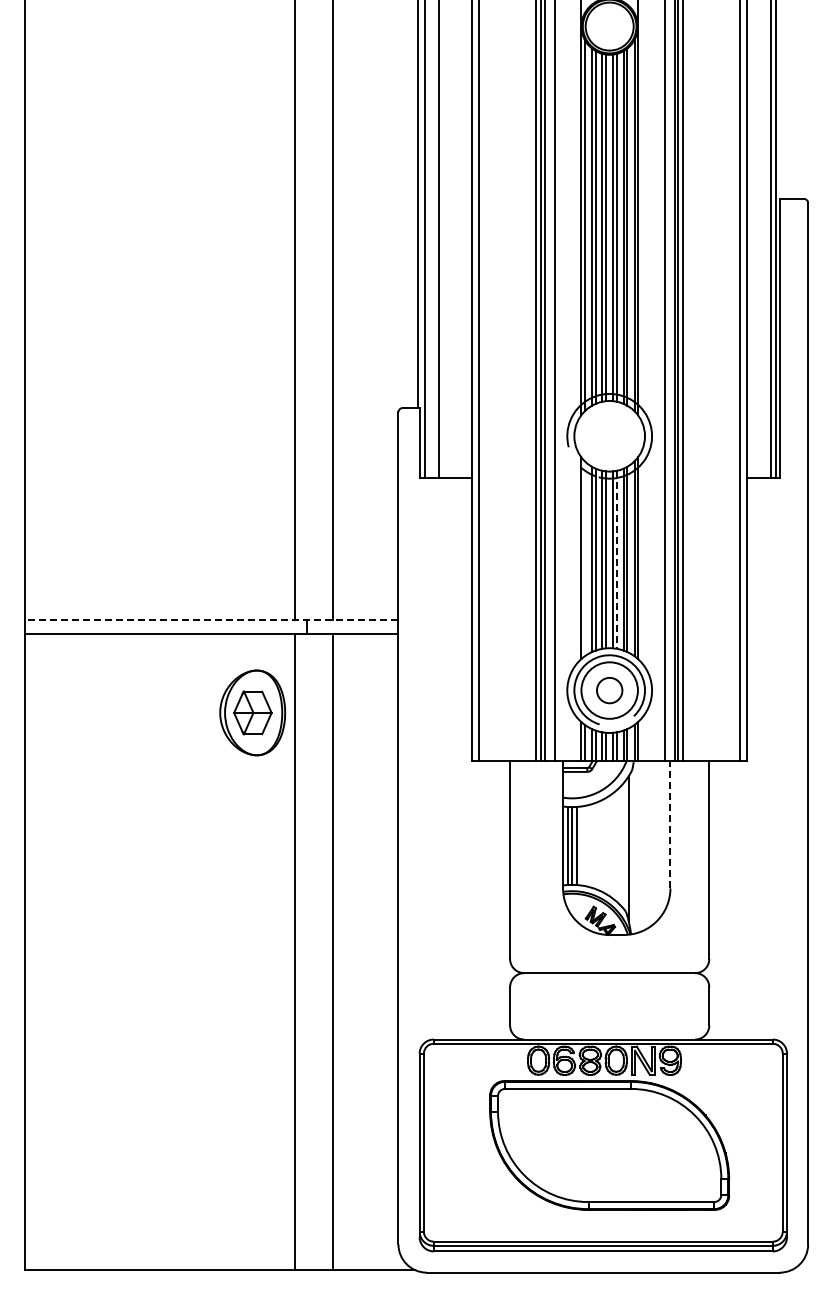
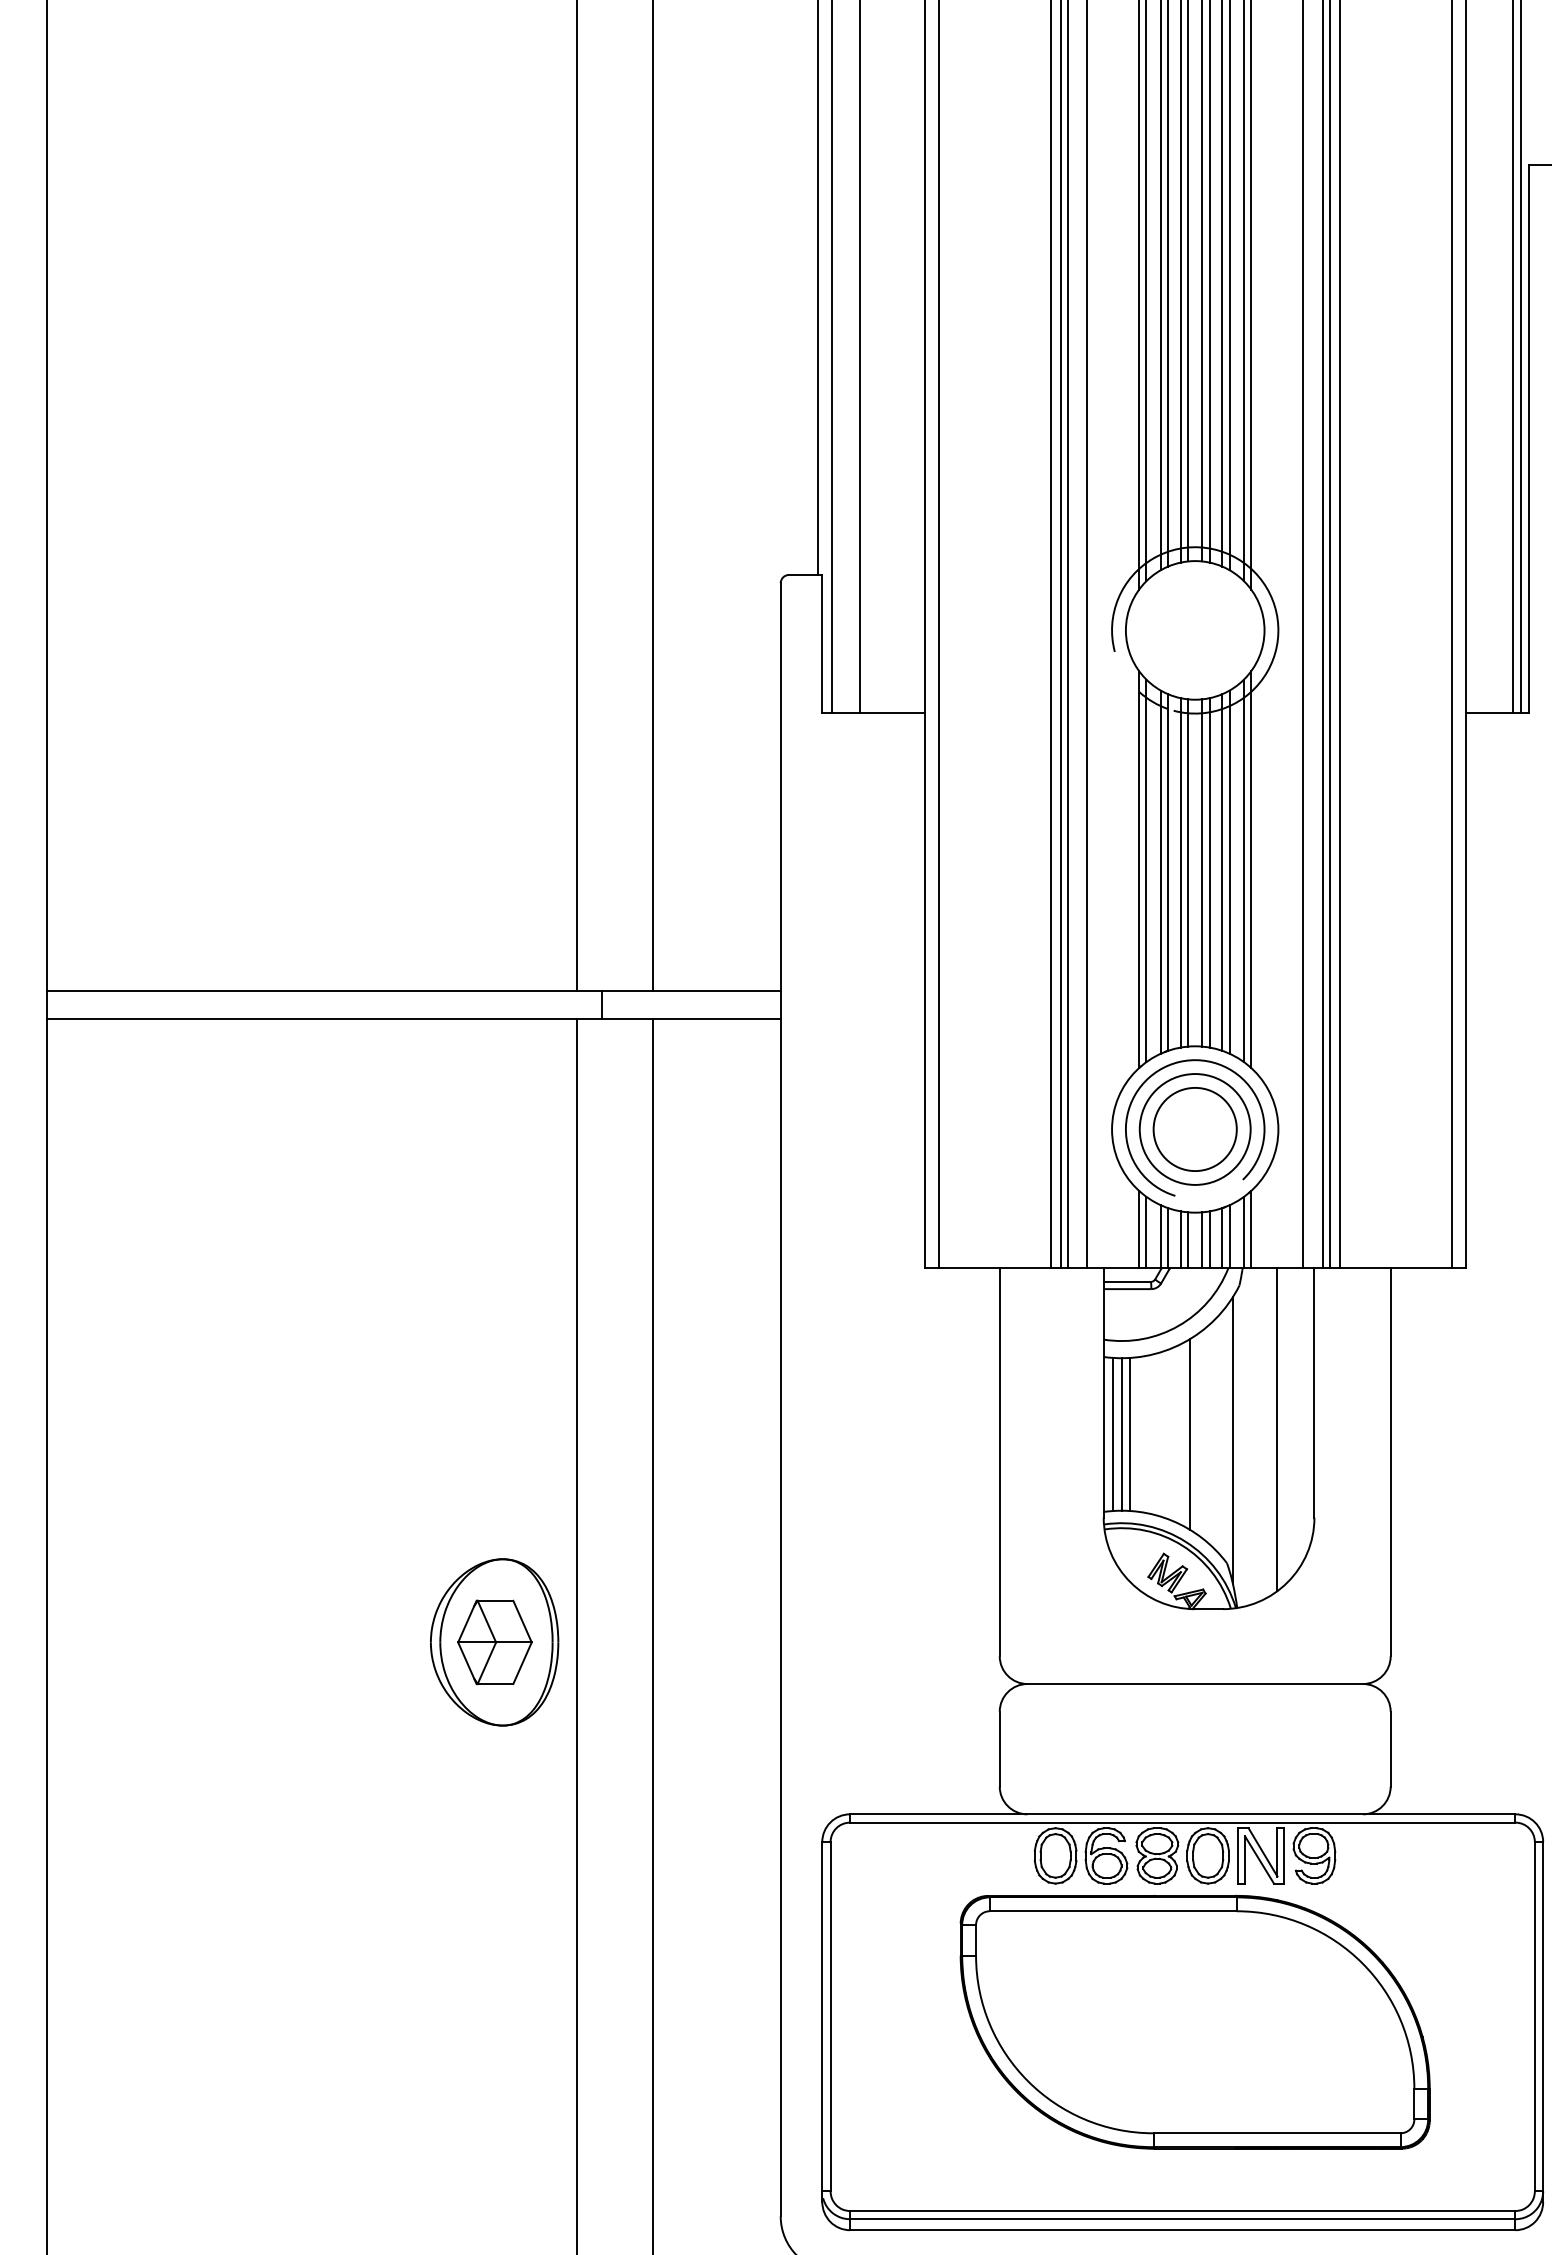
line: (584, 558) -> (1145, 870), added
line: (617, 560) -> (1210, 874), dashed -> solid
line: (211, 619) -> (413, 989), dashed -> solid
circle: (609, 690) -> (1194, 1129), size x1.67
part: (252, 712) -> (494, 1641), moved
line: (670, 824) -> (1314, 1392), dashed -> solid
line: (651, 843) -> (1277, 1429), added
line: (607, 845) -> (1190, 1433), added

